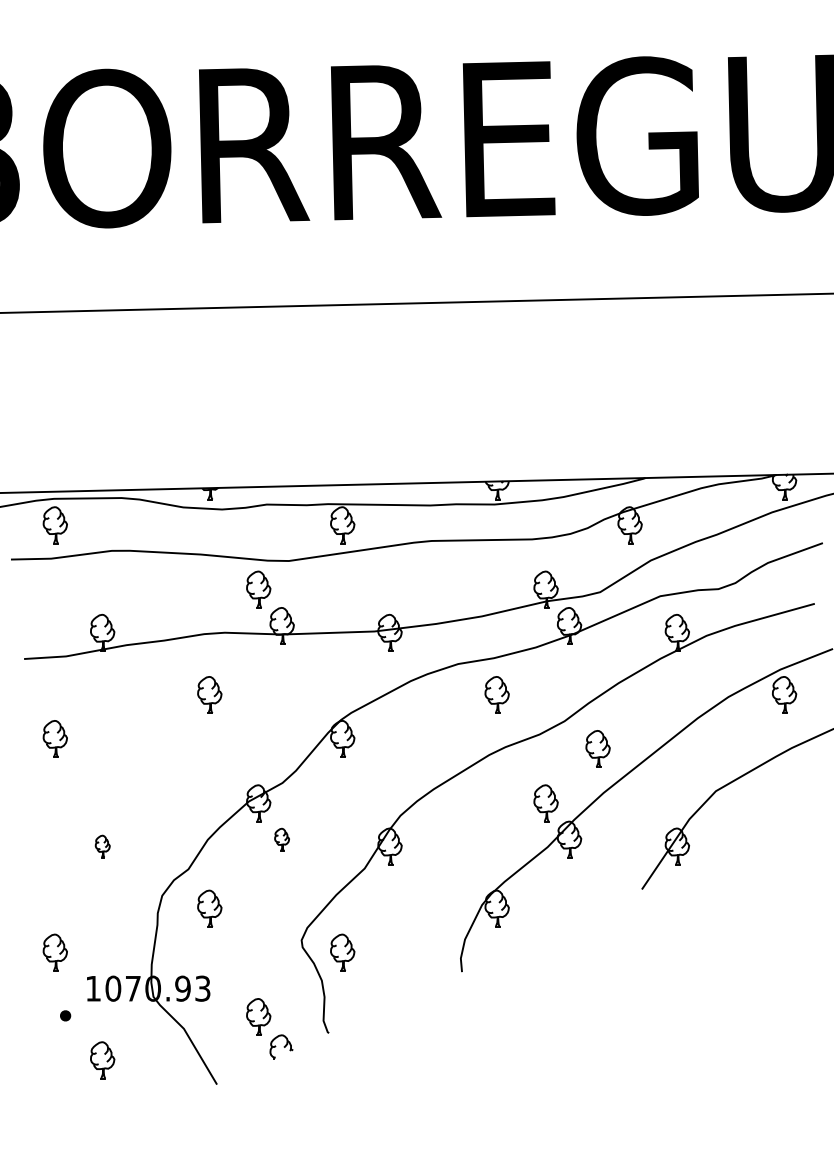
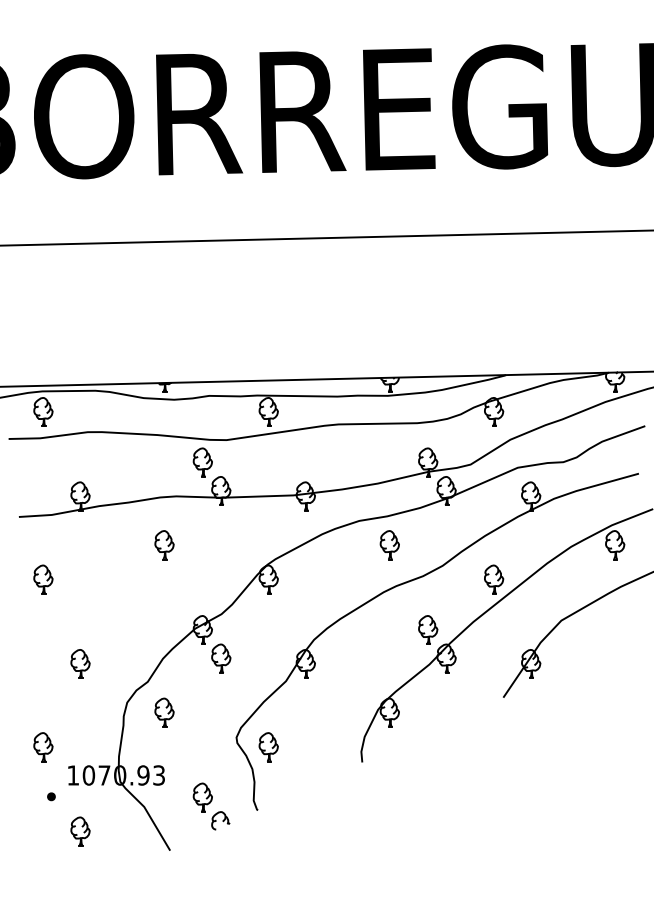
part: (597, 748) -> (493, 579), moved
part: (281, 839) -> (220, 658), size x1.67
part: (102, 846) -> (80, 663), size x1.67

